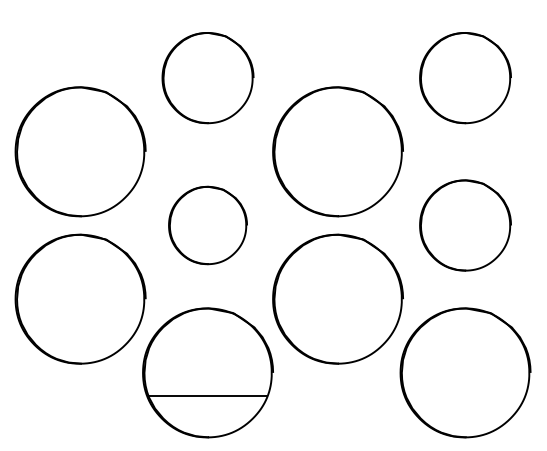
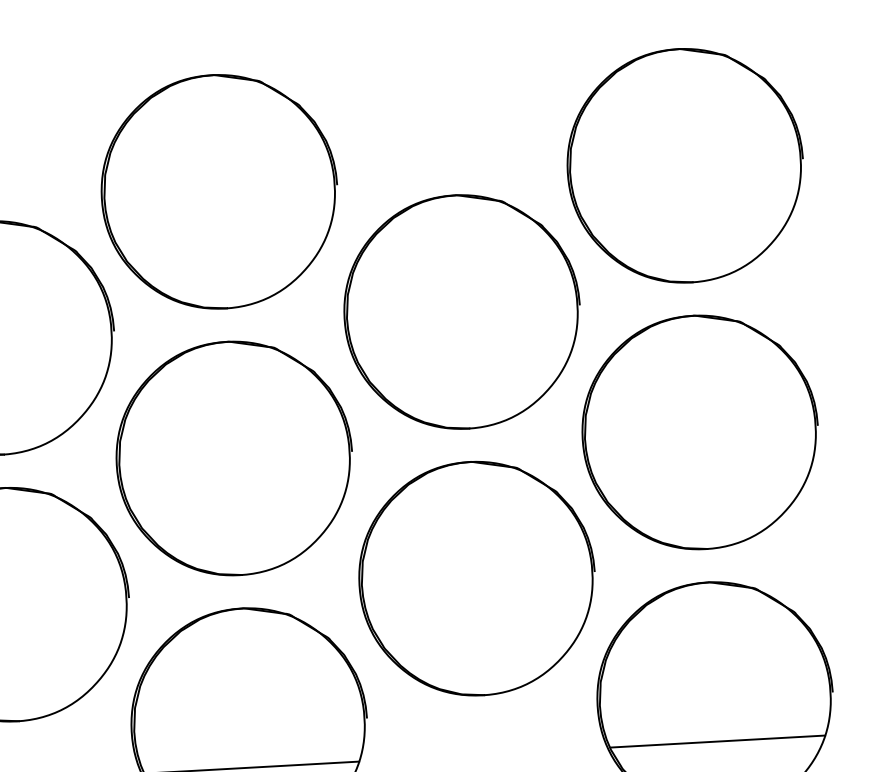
part: (207, 77) -> (218, 190), size x1.43
part: (465, 77) -> (685, 164), size x1.43
part: (207, 225) -> (233, 458), size x1.67
part: (465, 225) -> (700, 432), size x1.43
line: (465, 396) -> (717, 741), added

